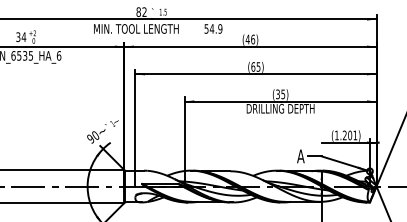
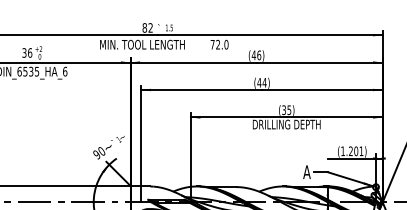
text: (213, 28) -> (219, 44), 54.9 -> 72.0
text: (23, 36) -> (29, 52), 34 -> 36
text: (255, 66) -> (261, 82), (65) -> (44)

